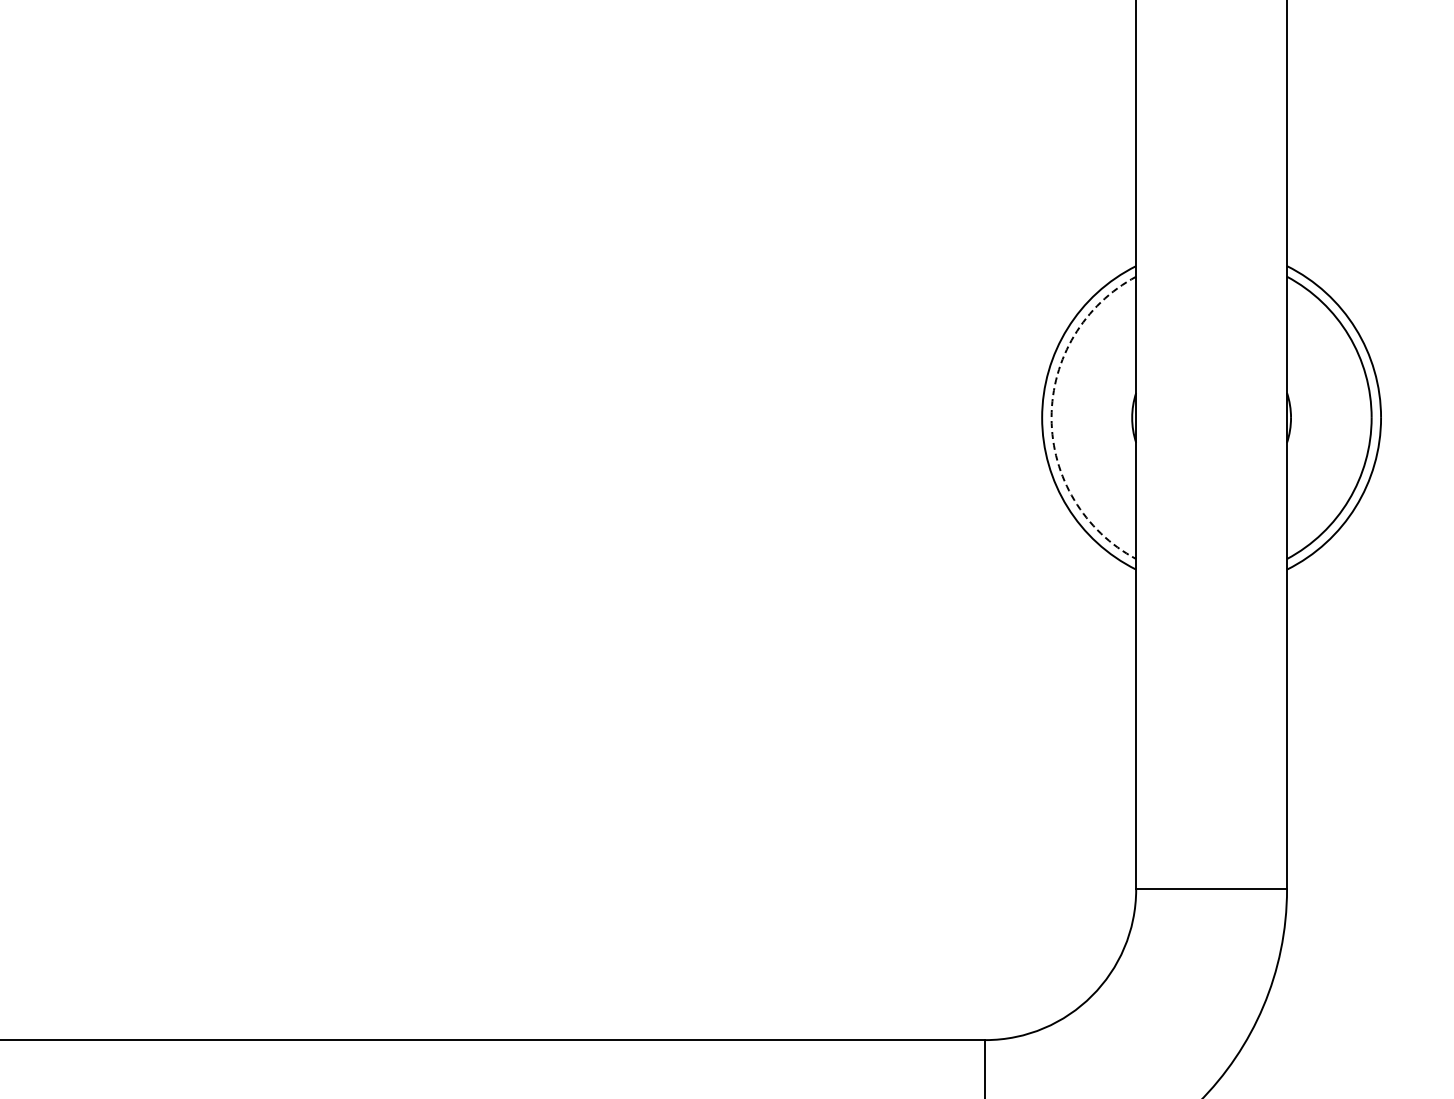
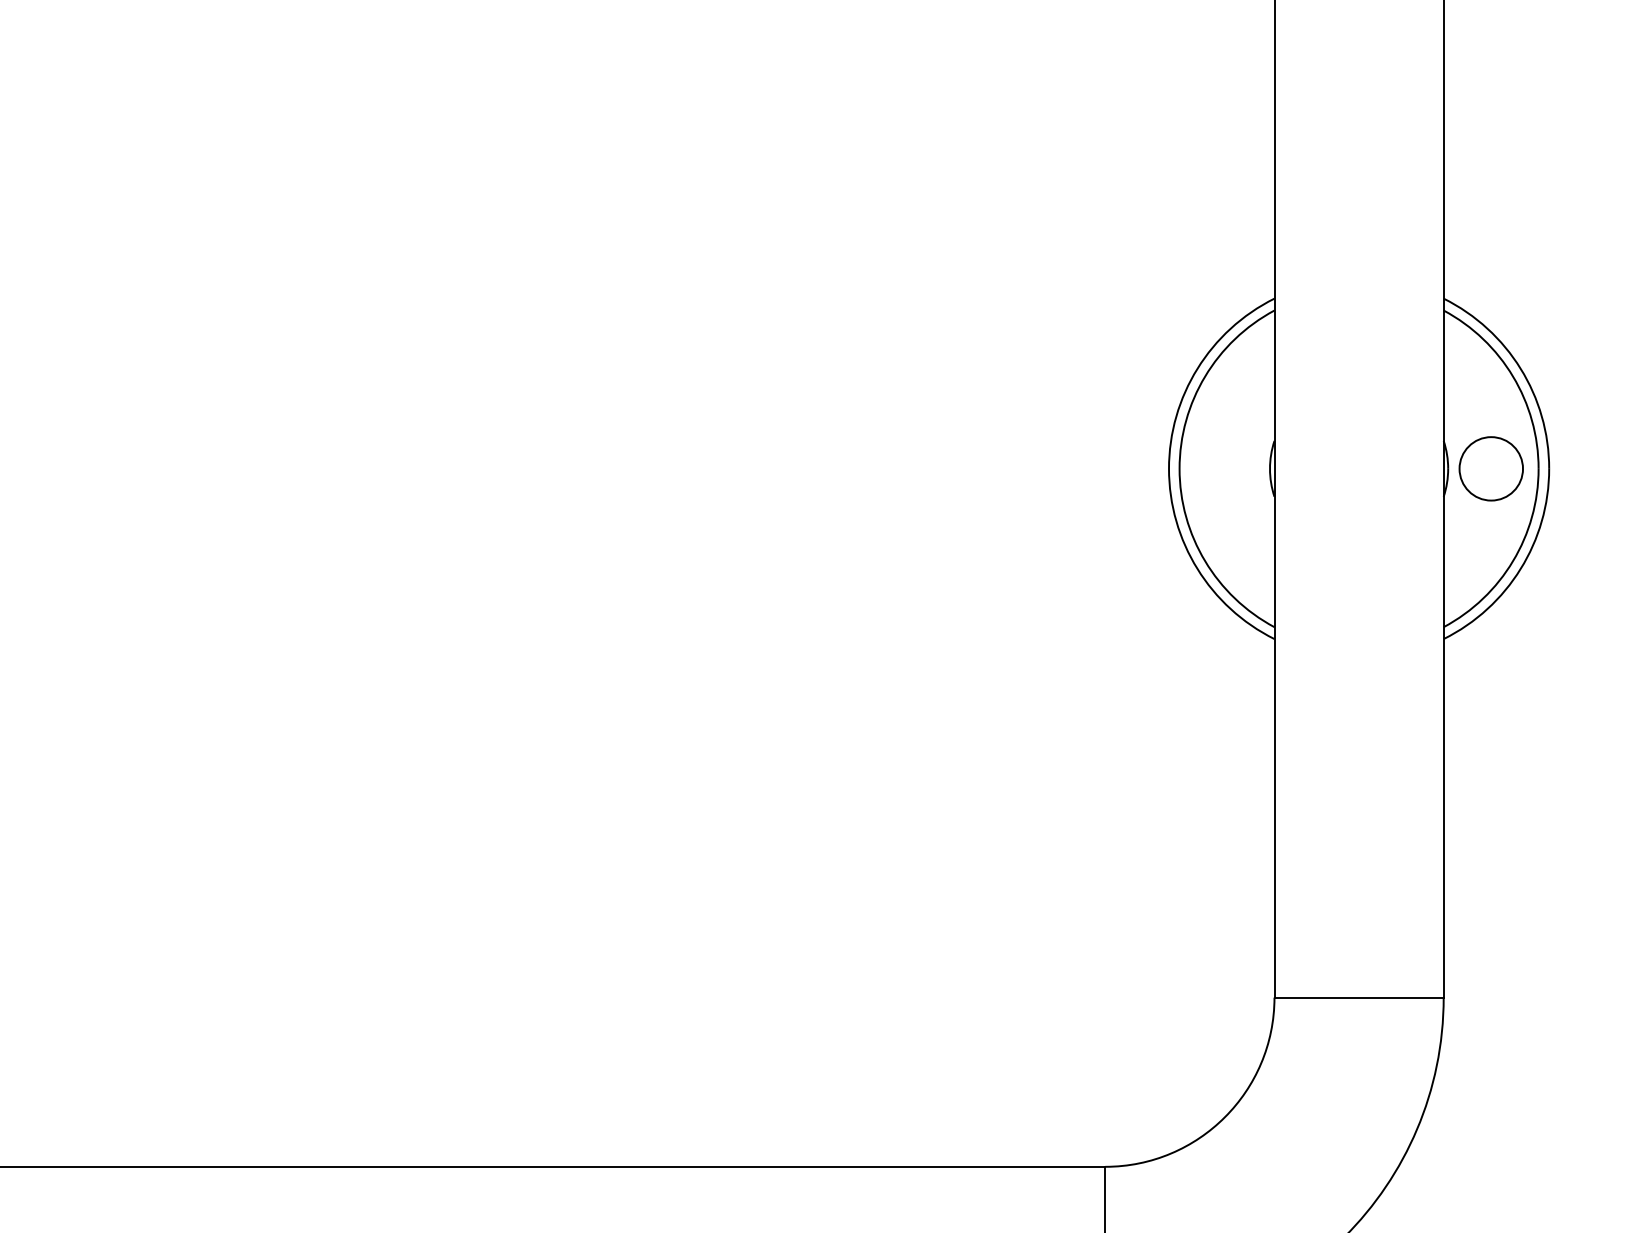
arc: (1051, 417) -> (1179, 468), dashed -> solid
circle: (1329, 417) -> (1491, 468), added

